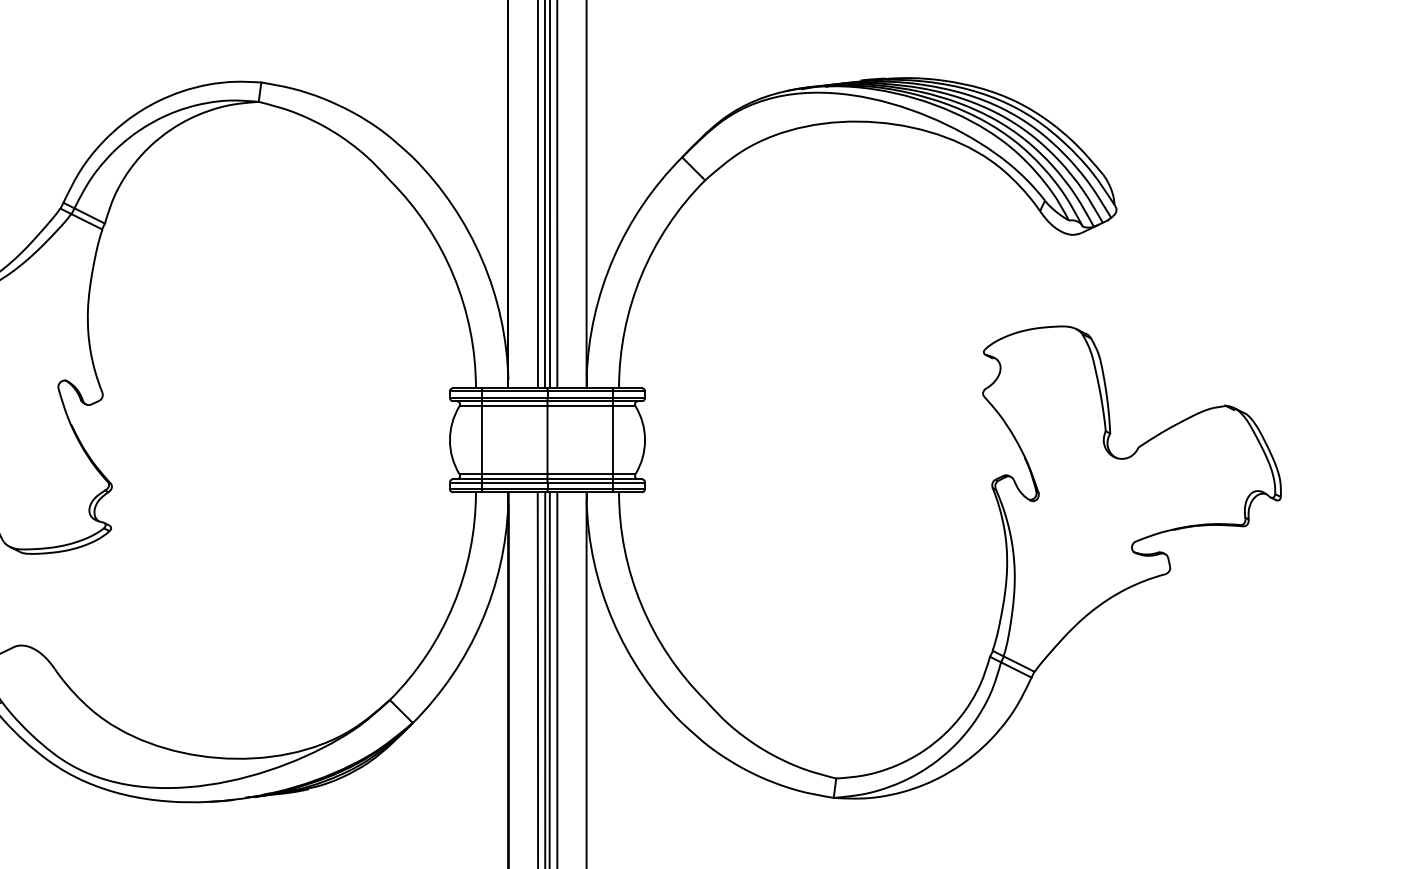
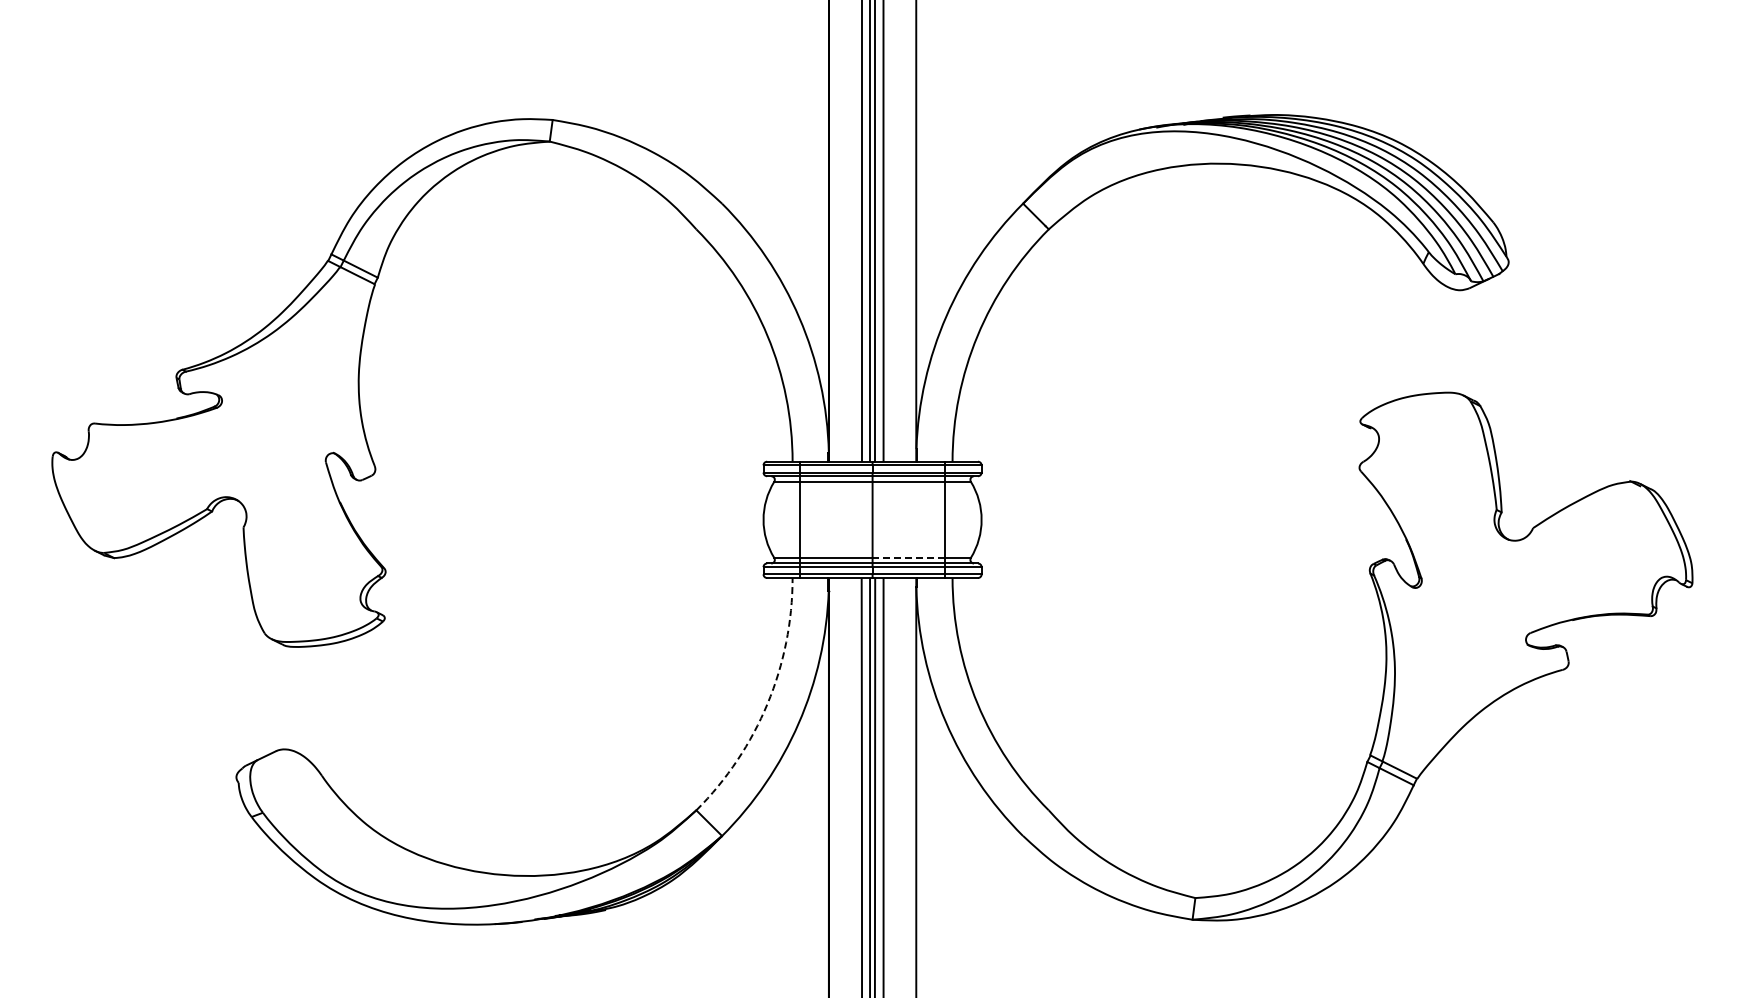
line: (579, 473) -> (908, 557), solid -> dashed
arc: (453, 604) -> (767, 703), solid -> dashed

